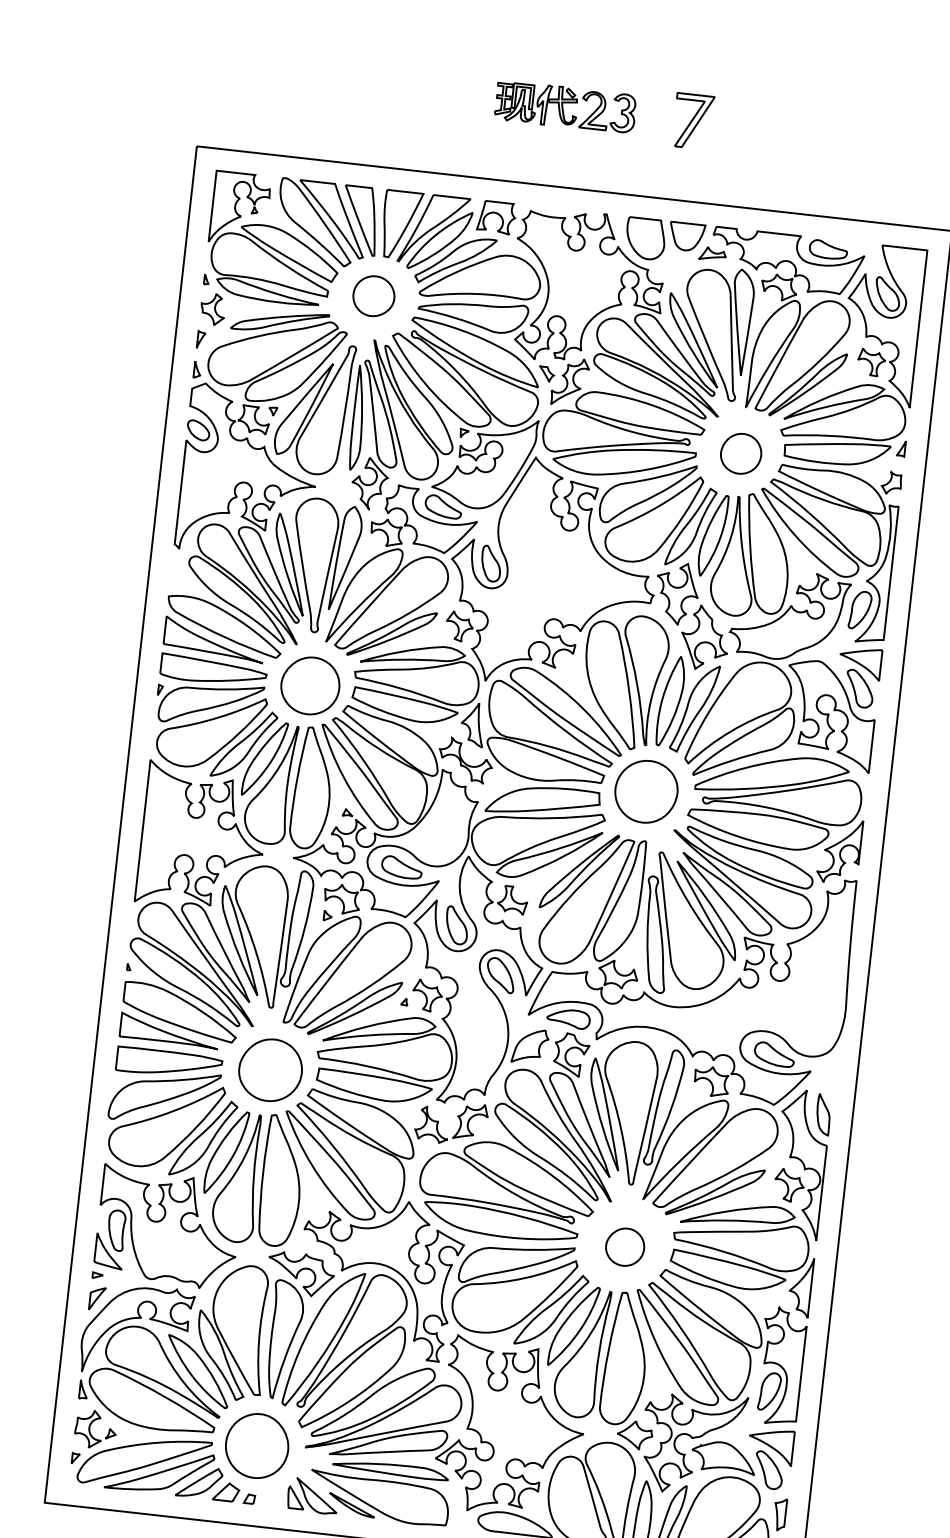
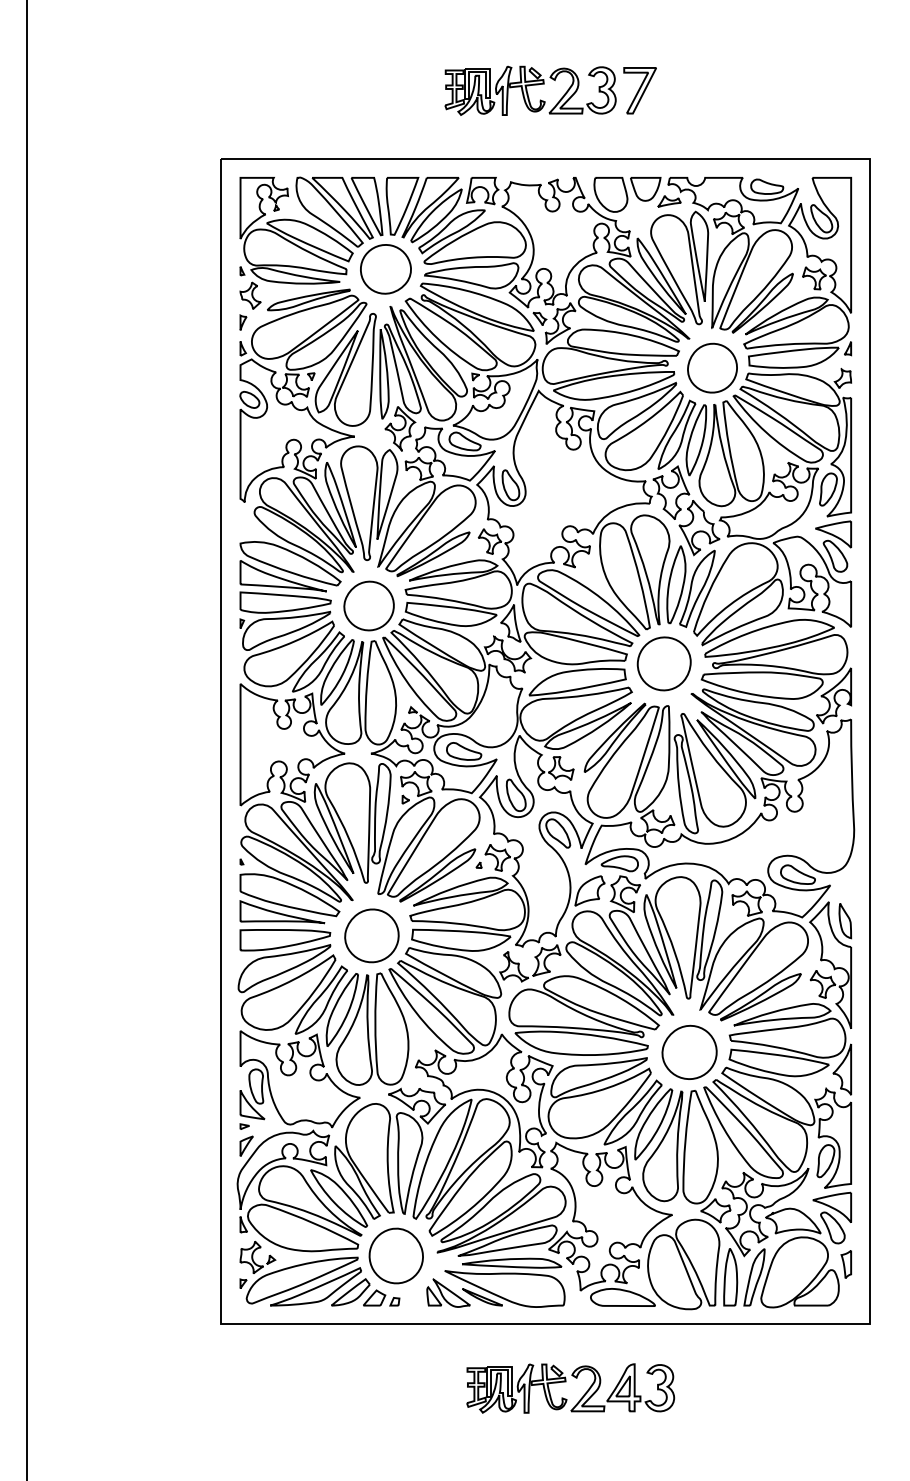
part: (565, 106) -> (530, 90), size x1.43
part: (373, 296) -> (385, 269), size x1.43
part: (741, 453) -> (712, 367), size x1.43
part: (625, 1246) -> (689, 1051), size x1.67

